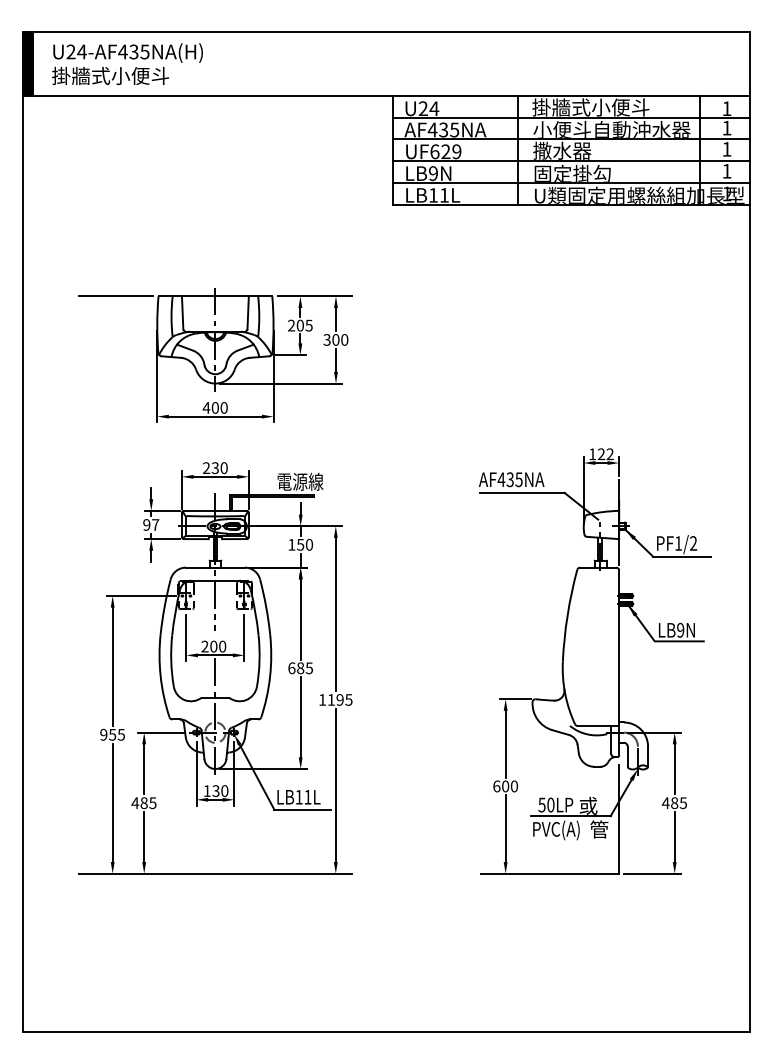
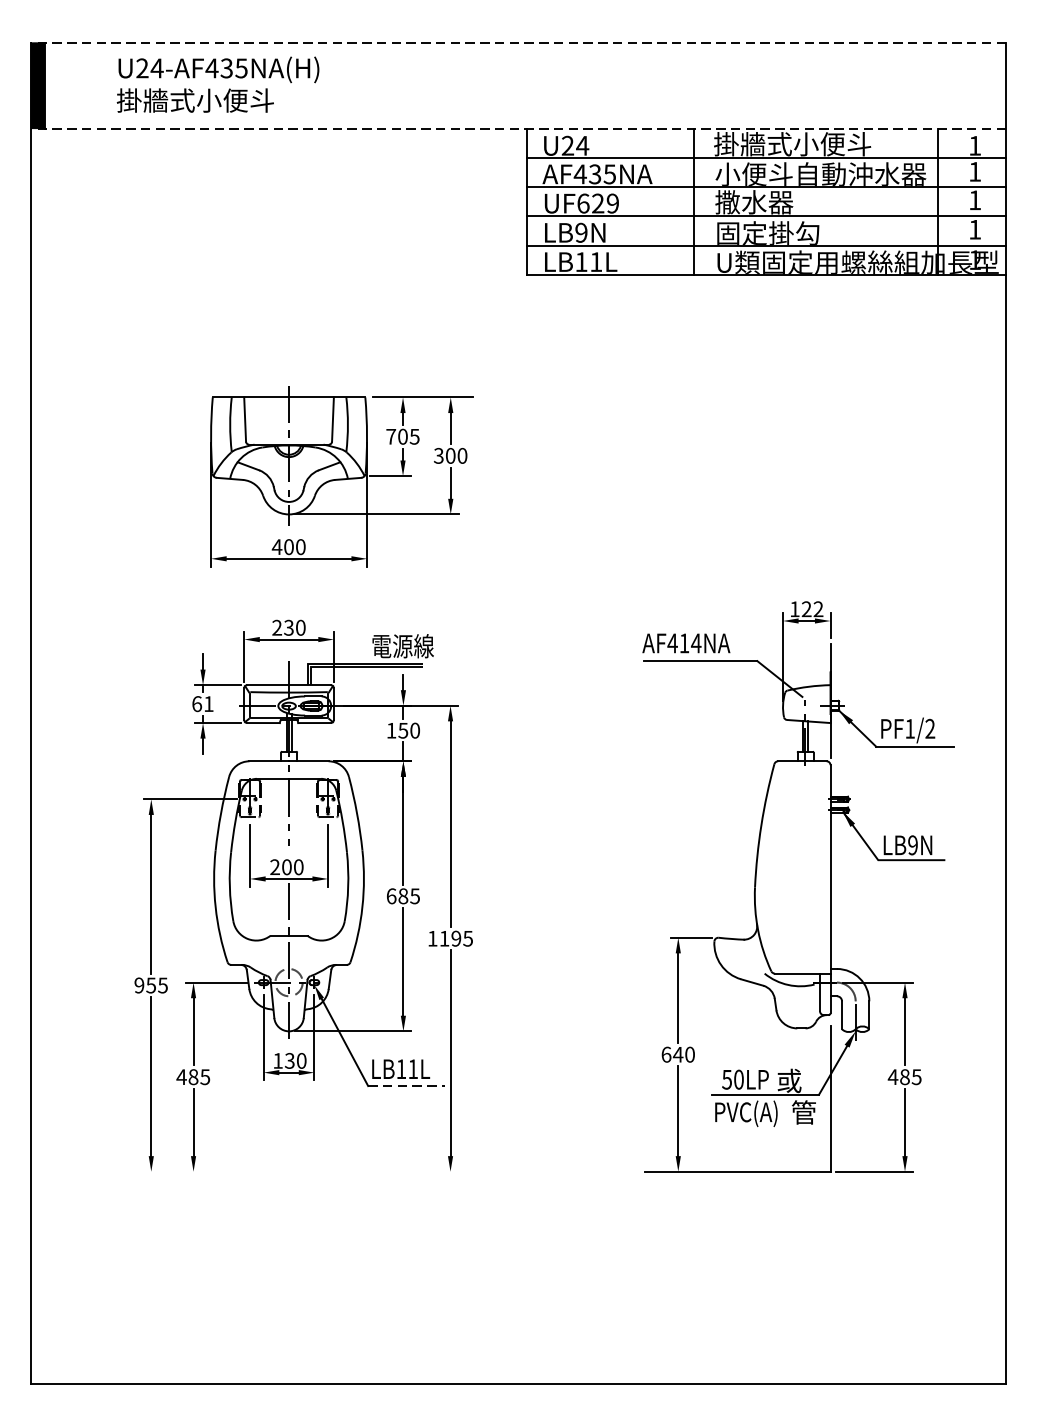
line: (385, 31) -> (517, 42), solid -> dashed
text: (127, 63) -> (218, 83), moved
line: (385, 95) -> (517, 128), solid -> dashed
line: (115, 296) -> (155, 397), removed
text: (291, 325) -> (391, 436), 205 -> 705
text: (514, 479) -> (690, 643), AF435NA -> AF414NA
text: (151, 524) -> (203, 703), 97 -> 61
text: (505, 786) -> (678, 1054), 600 -> 640
line: (303, 809) -> (407, 1085), solid -> dashed
line: (215, 873) -> (289, 1171), removed

